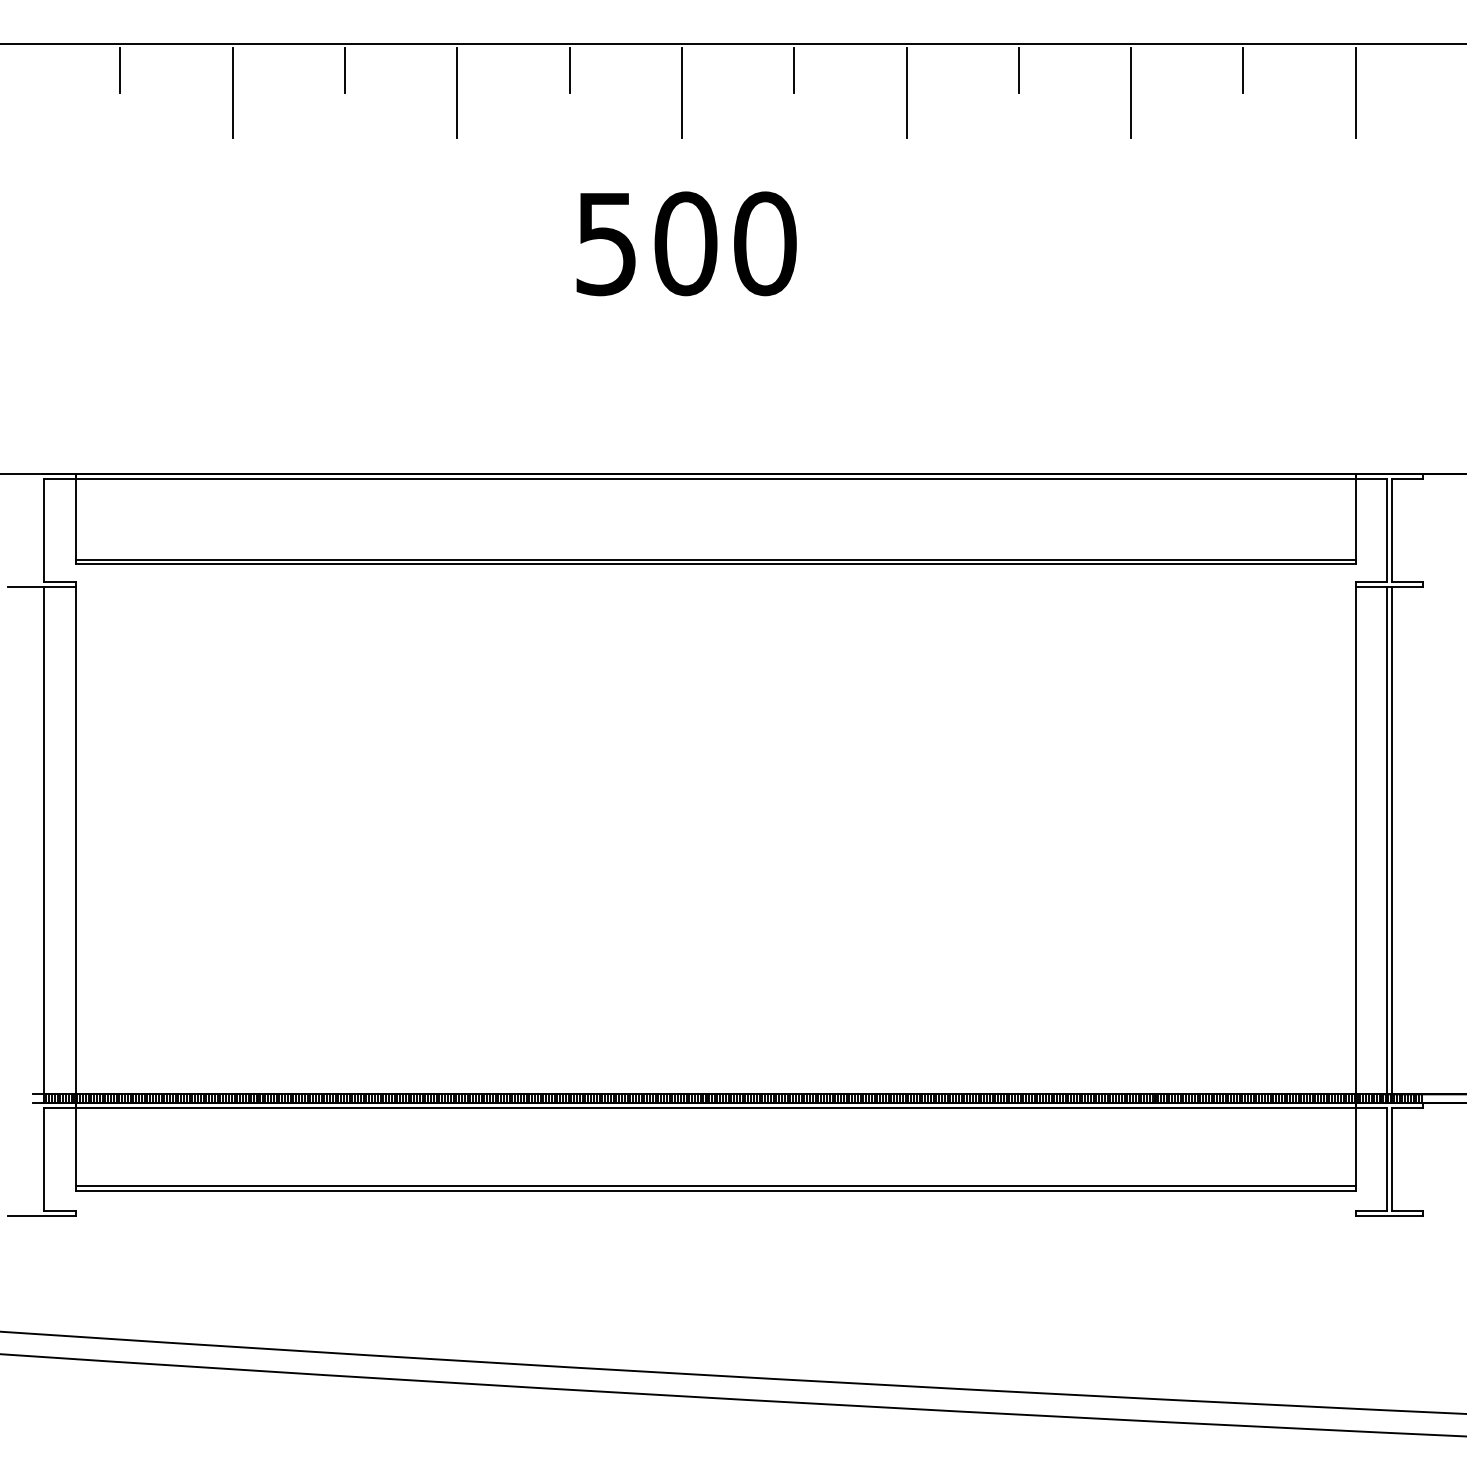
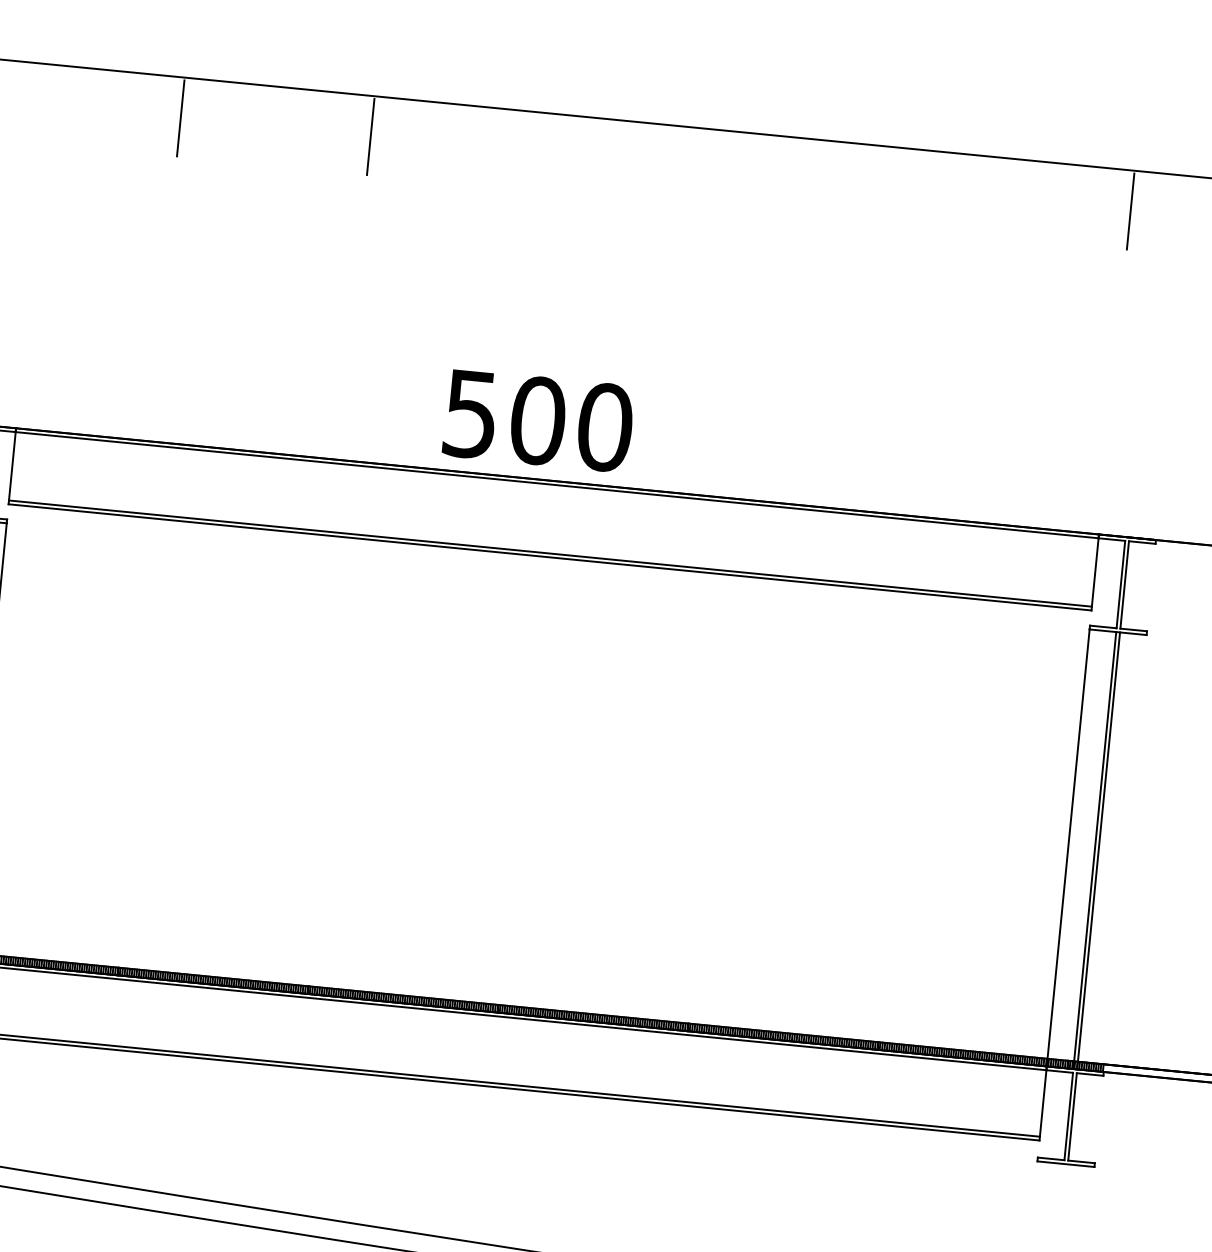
line: (120, 69) -> (87, 89), removed
line: (345, 69) -> (278, 108), removed
line: (569, 69) -> (467, 126), removed
line: (794, 69) -> (657, 145), removed
line: (1018, 69) -> (847, 163), removed
line: (1243, 69) -> (1037, 182), removed
line: (681, 92) -> (560, 155), removed
line: (906, 92) -> (750, 174), removed
line: (1131, 92) -> (940, 192), removed
text: (686, 243) -> (538, 420), moved

